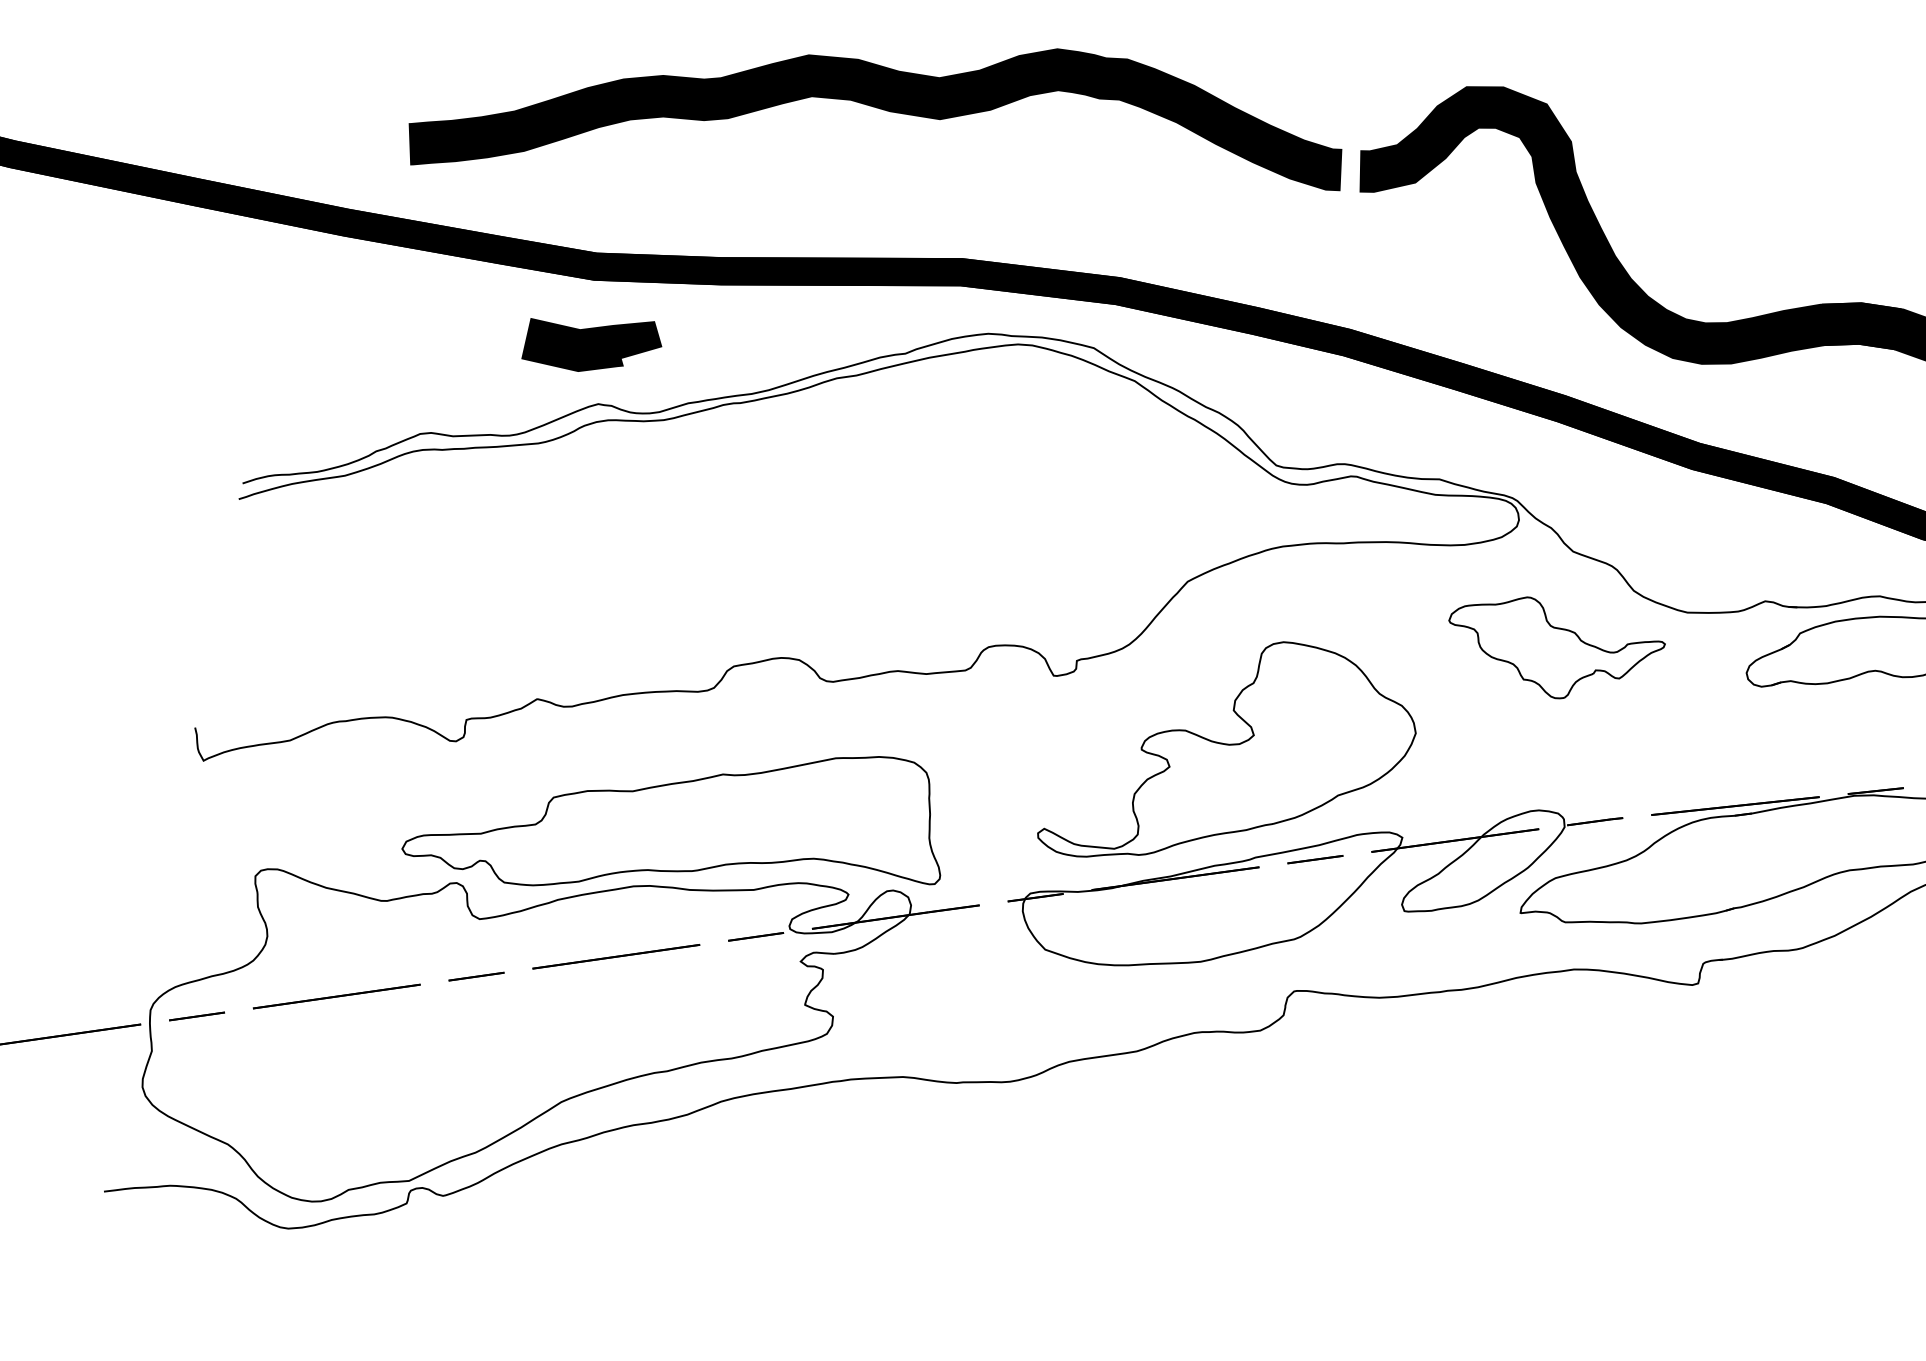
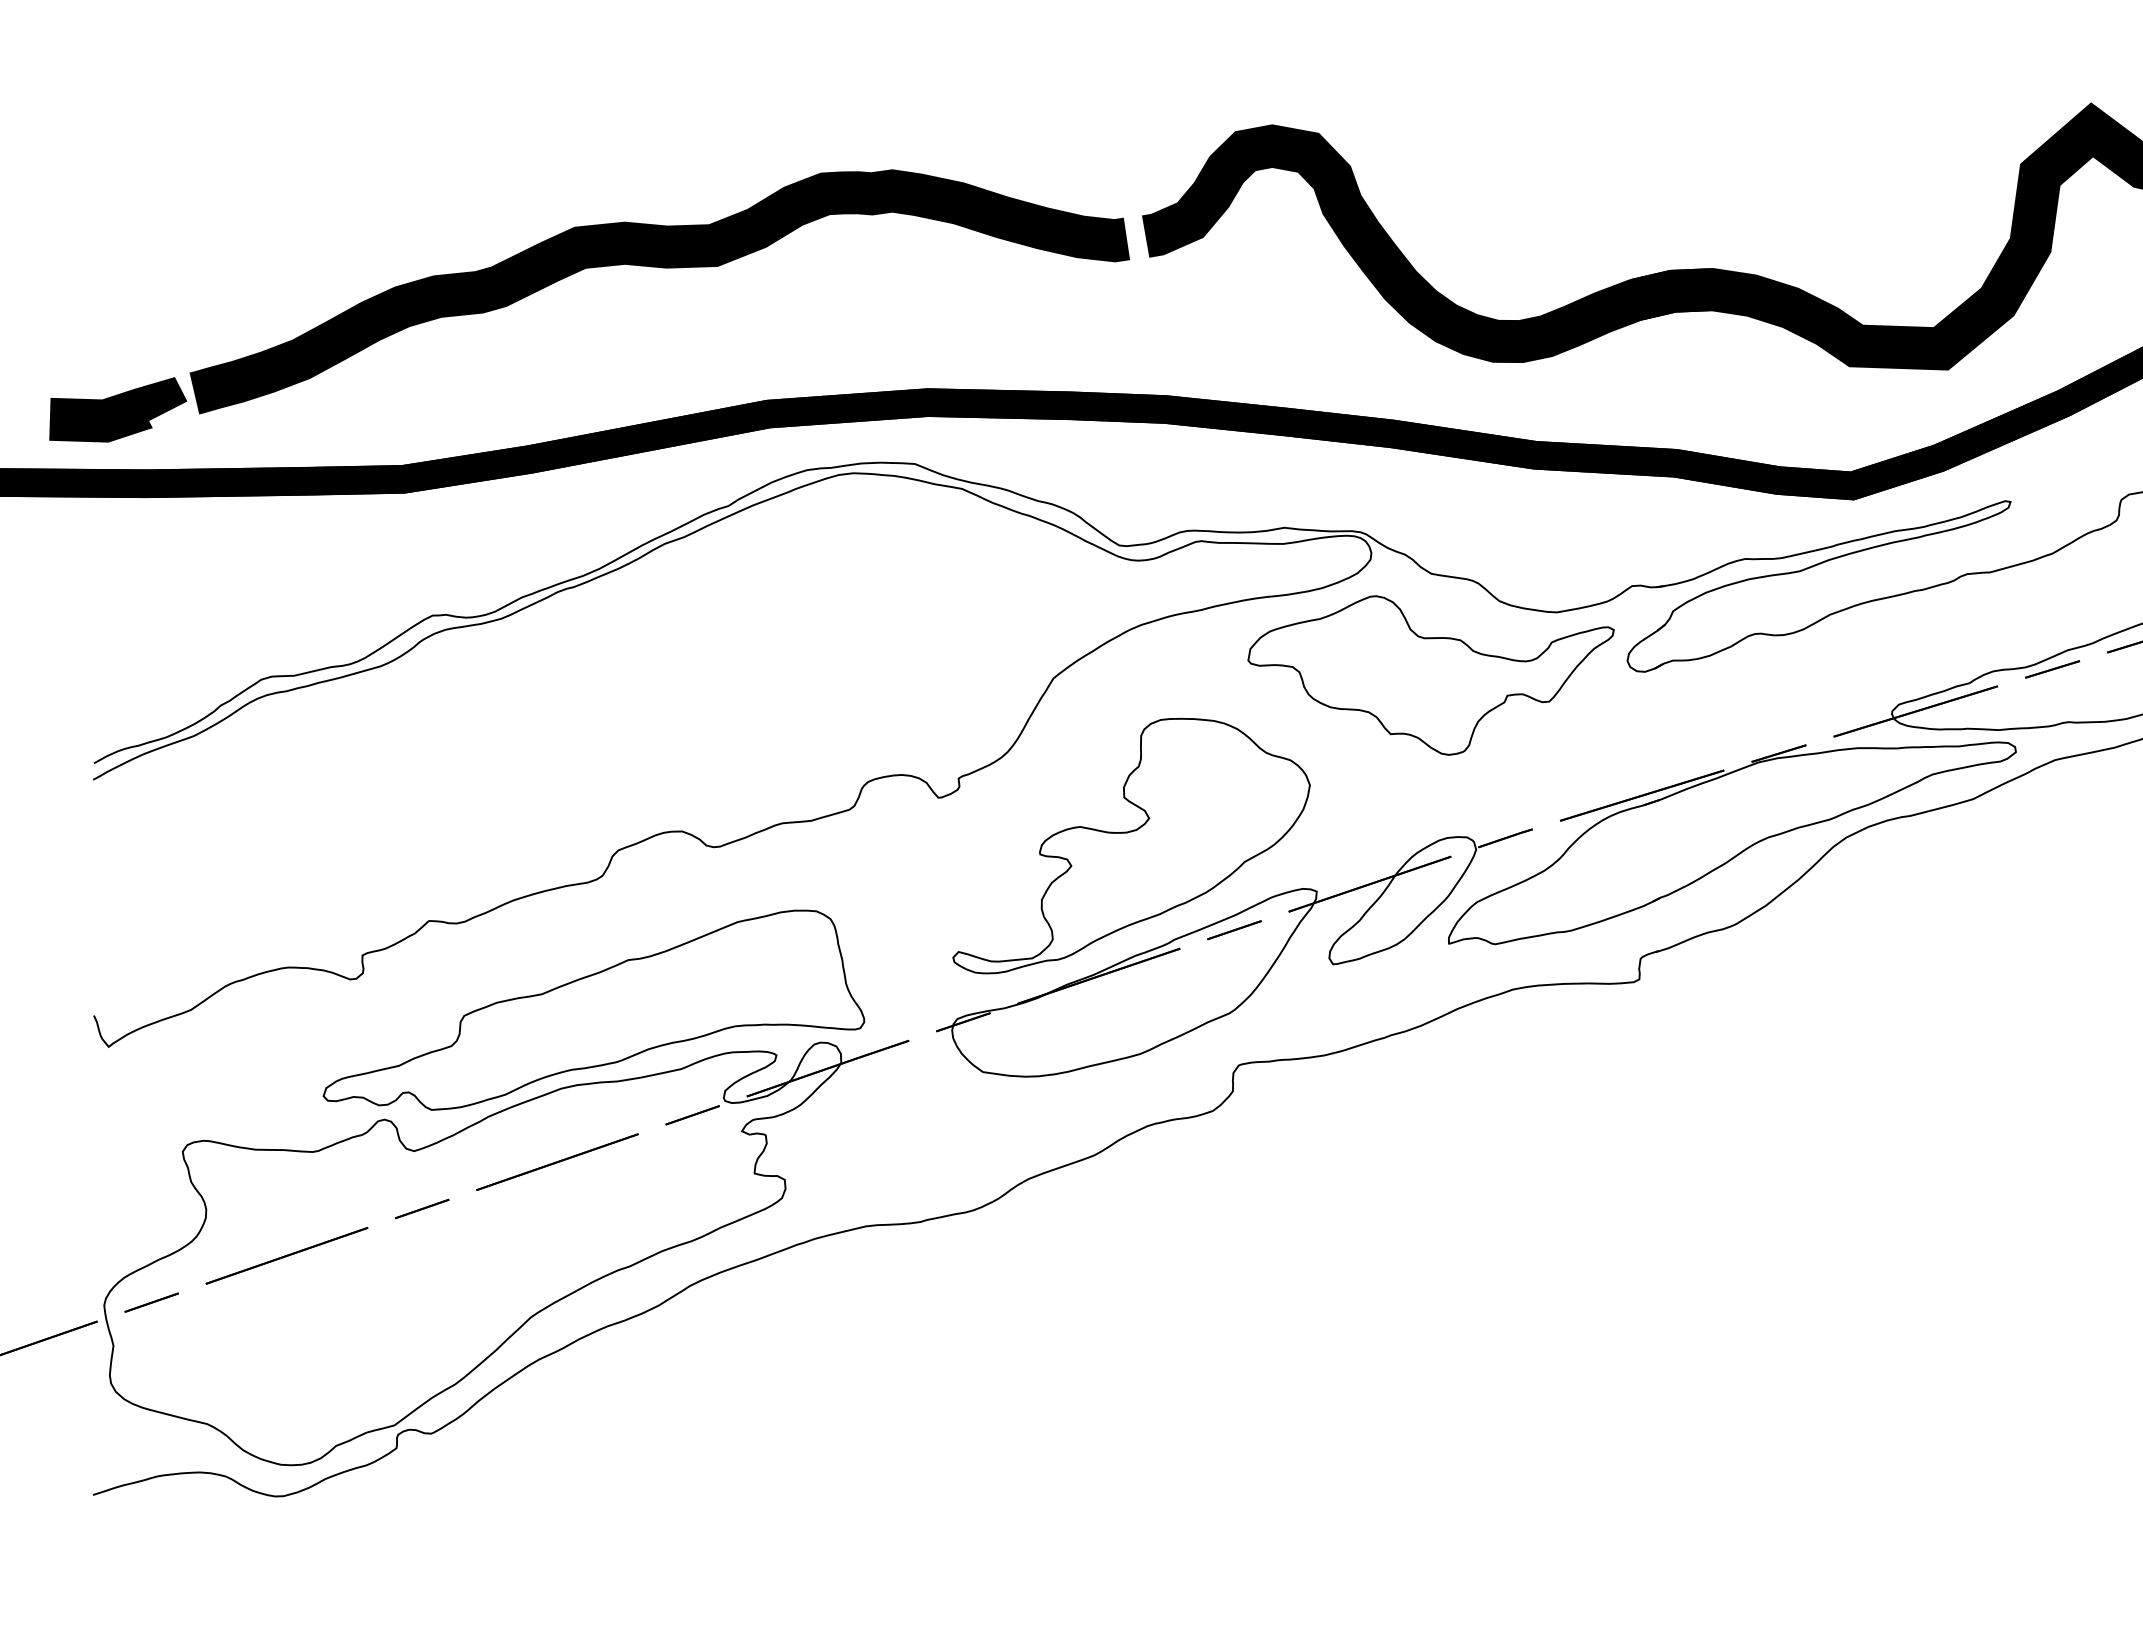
line: (594, 341) -> (118, 409), moved
part: (1553, 649) -> (1430, 675), size x1.67

